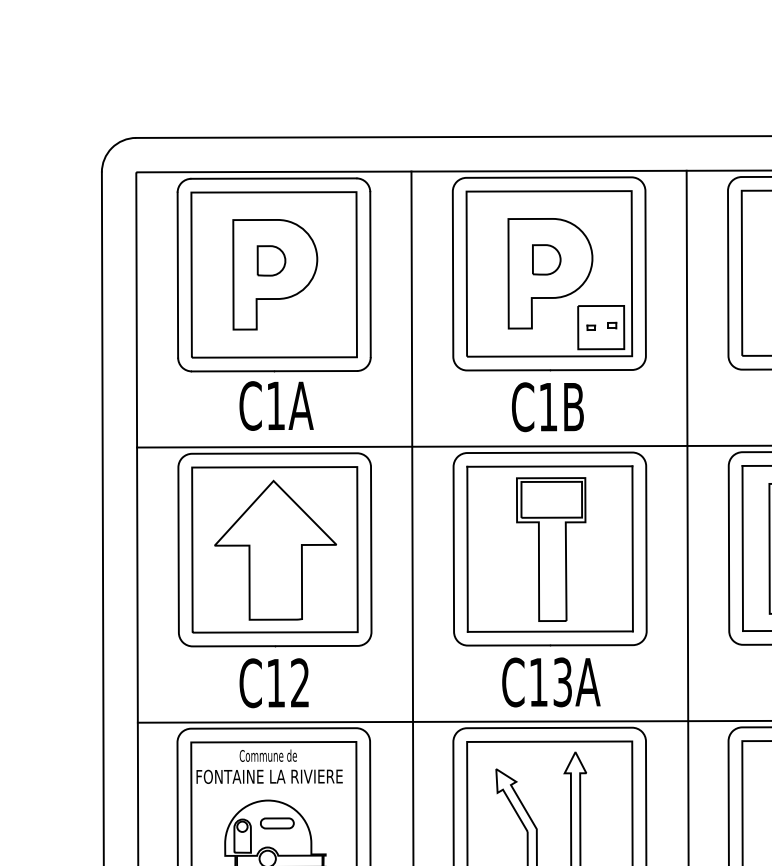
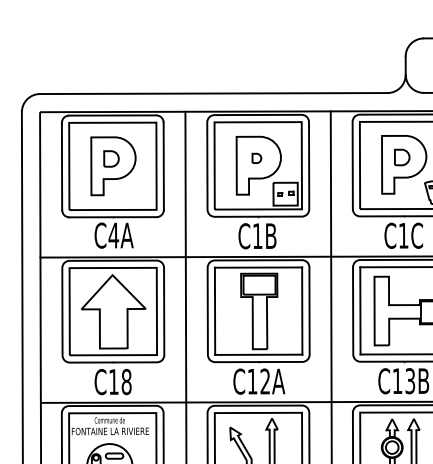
part: (546, 259) -> (256, 158), size x0.6
text: (275, 405) -> (113, 235), C1A -> C4A
text: (563, 682) -> (265, 381), C13A -> C12A
text: (299, 684) -> (126, 382), C12 -> C18

